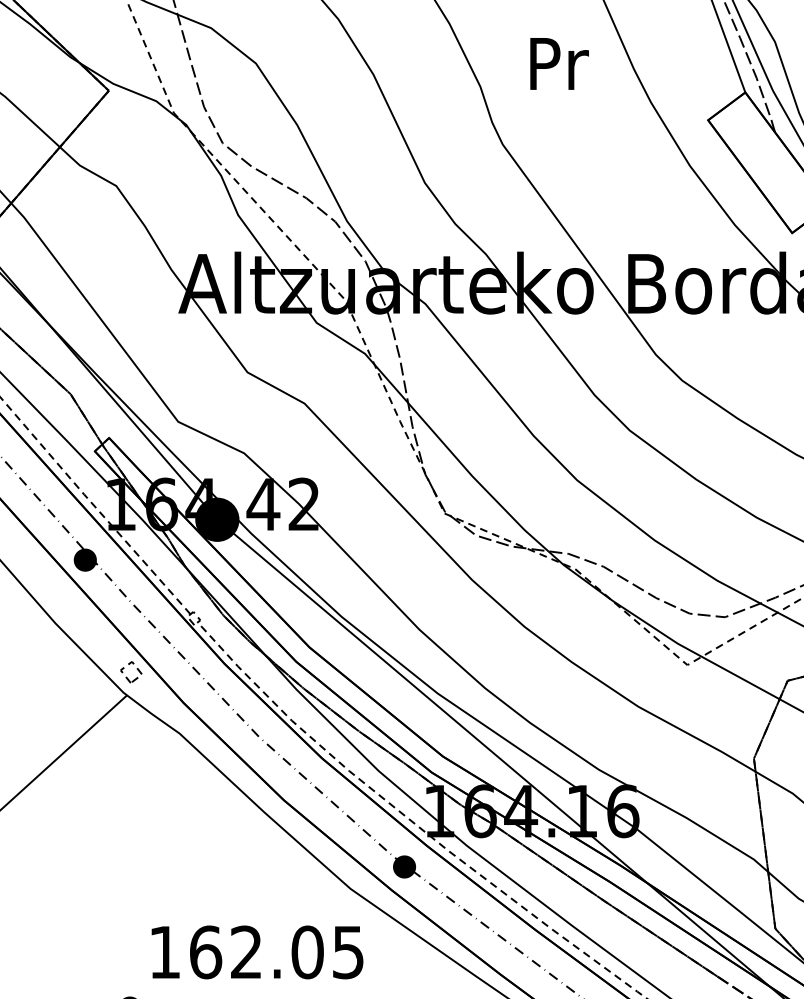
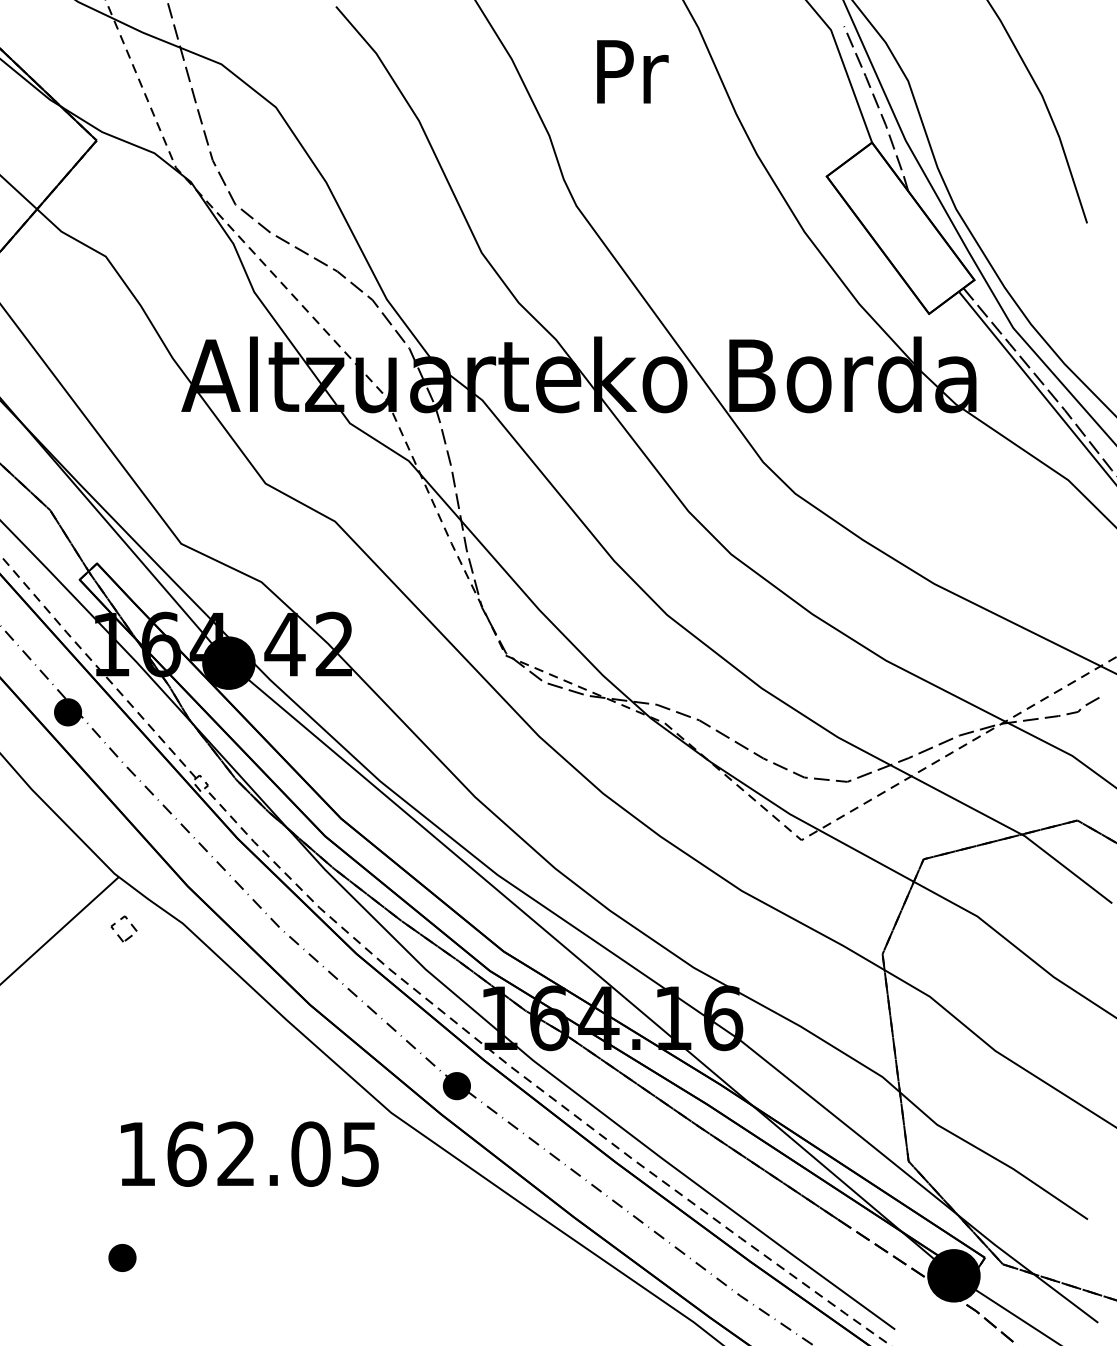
text: (559, 63) -> (632, 71), moved
part: (126, 676) -> (118, 934), moved
text: (257, 951) -> (249, 1153), moved

